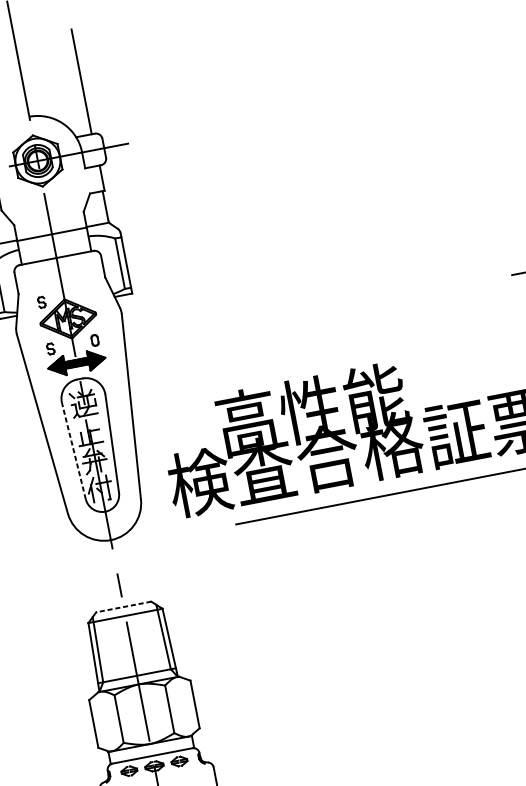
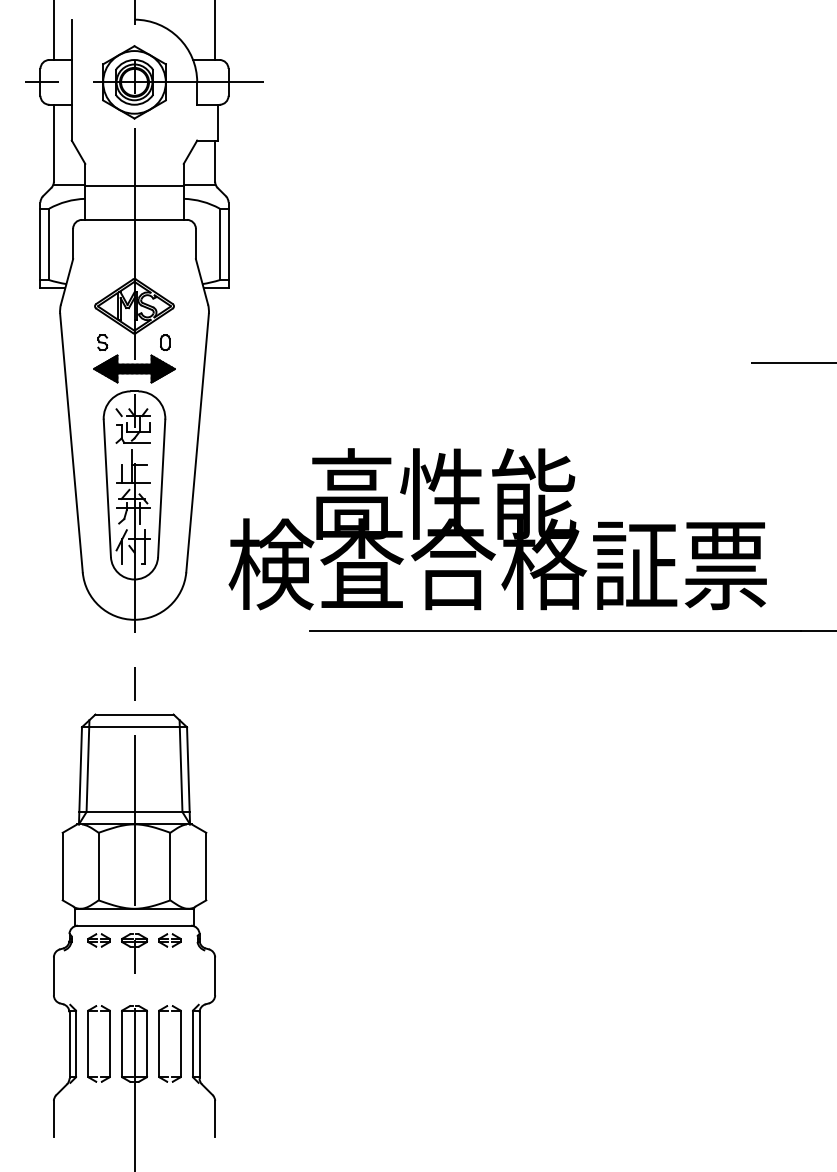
part: (41, 302) -> (102, 276), removed
line: (74, 451) -> (107, 488), dashed -> solid
line: (123, 606) -> (134, 714), dashed -> solid

